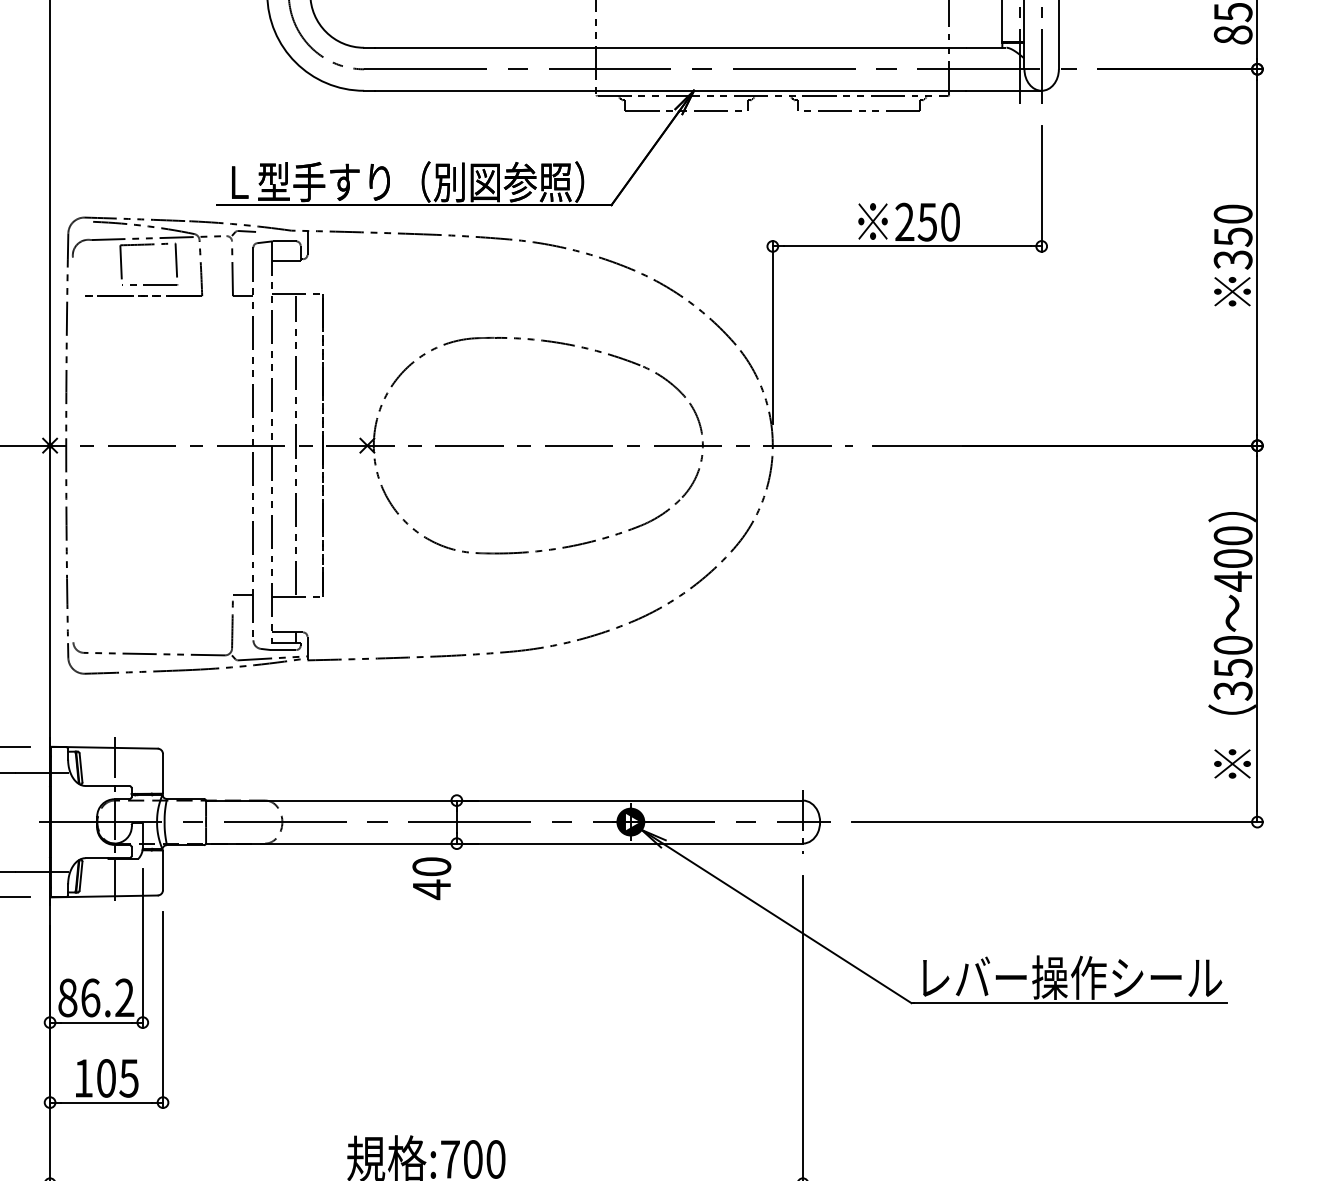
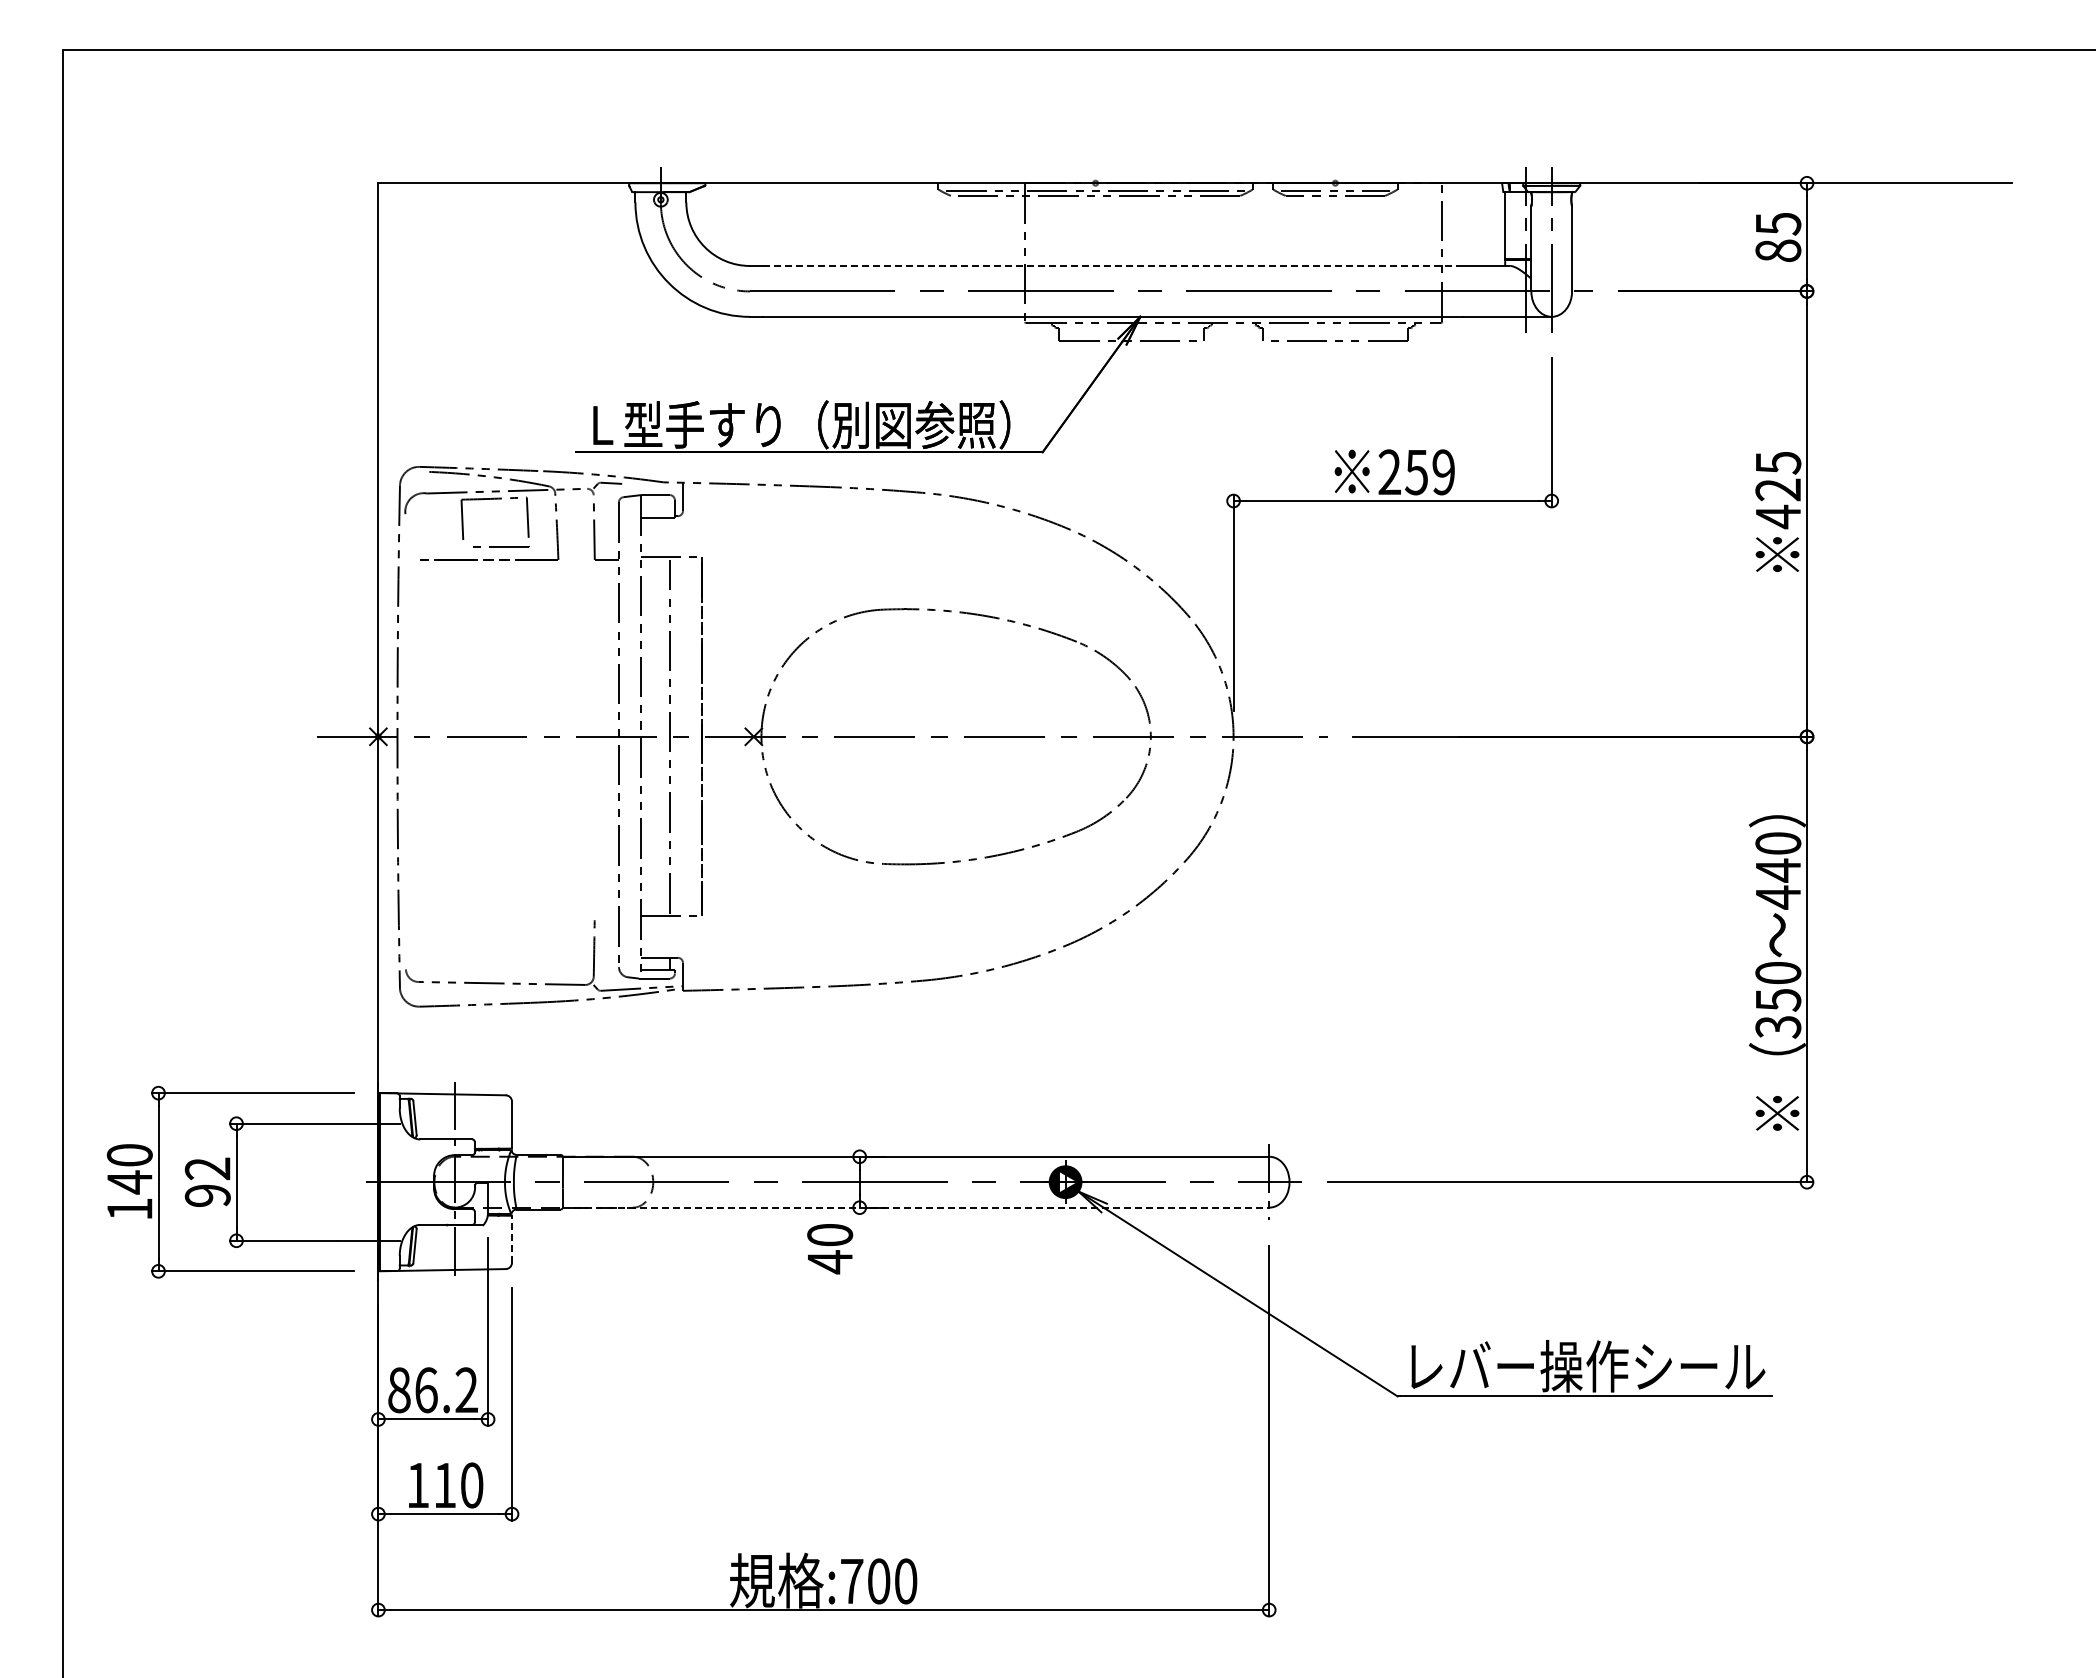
line: (670, 47) -> (1112, 265), solid -> dashed
text: (950, 222) -> (1443, 472), 250 -> 259
text: (1233, 237) -> (1778, 490), 350 -> 425
text: (1233, 558) -> (1778, 870), 400 -> 440
line: (242, 595) -> (606, 913), removed
line: (504, 843) -> (916, 1207), solid -> dashed
line: (163, 869) -> (512, 1238), solid -> dashed
text: (117, 1078) -> (458, 1485), 105 -> 110

